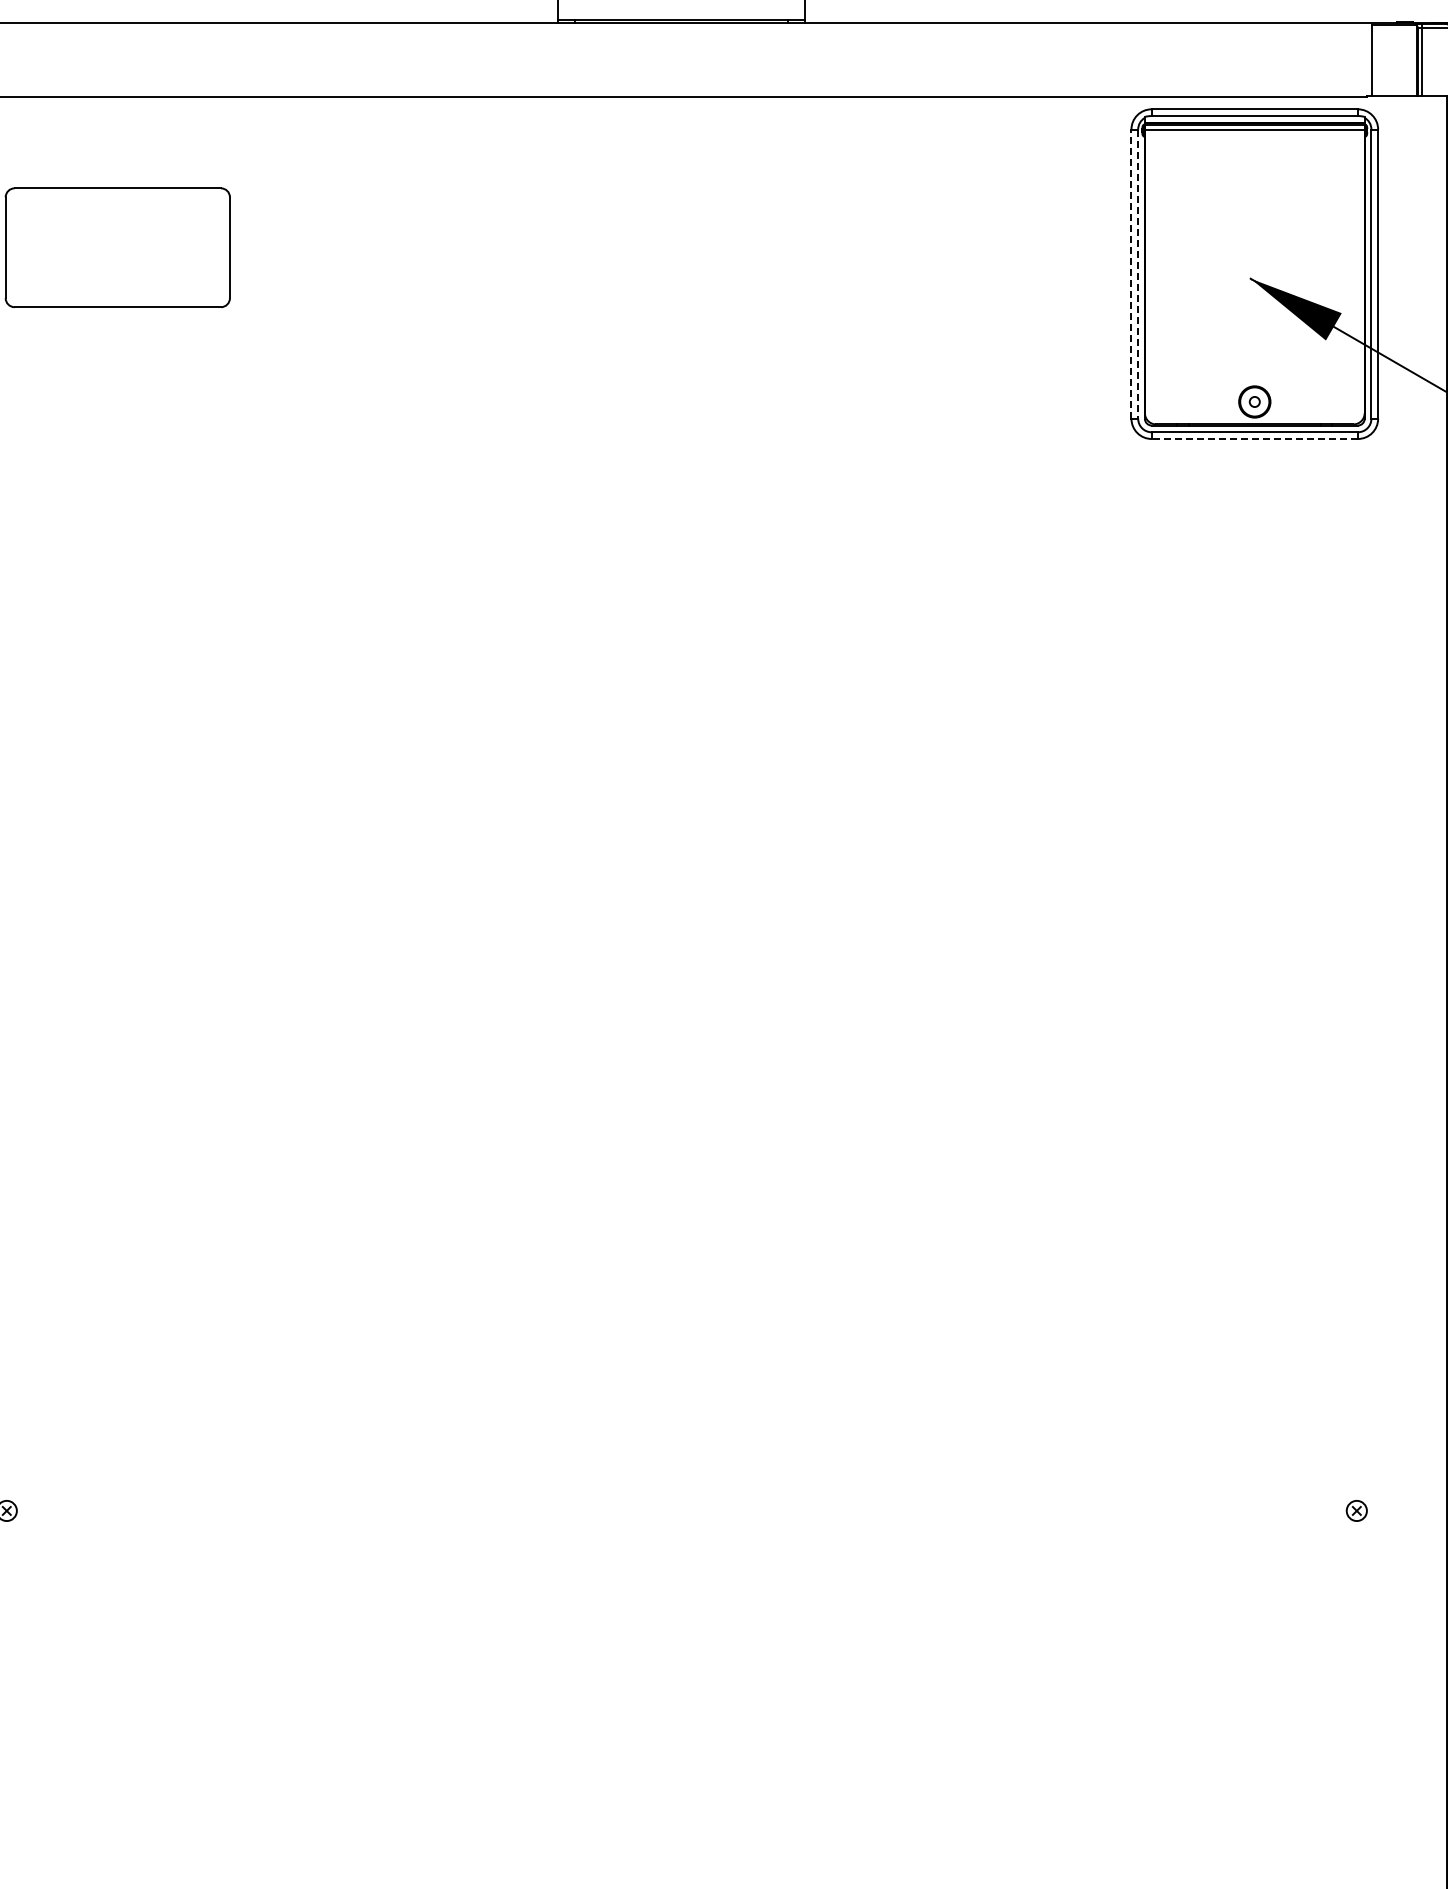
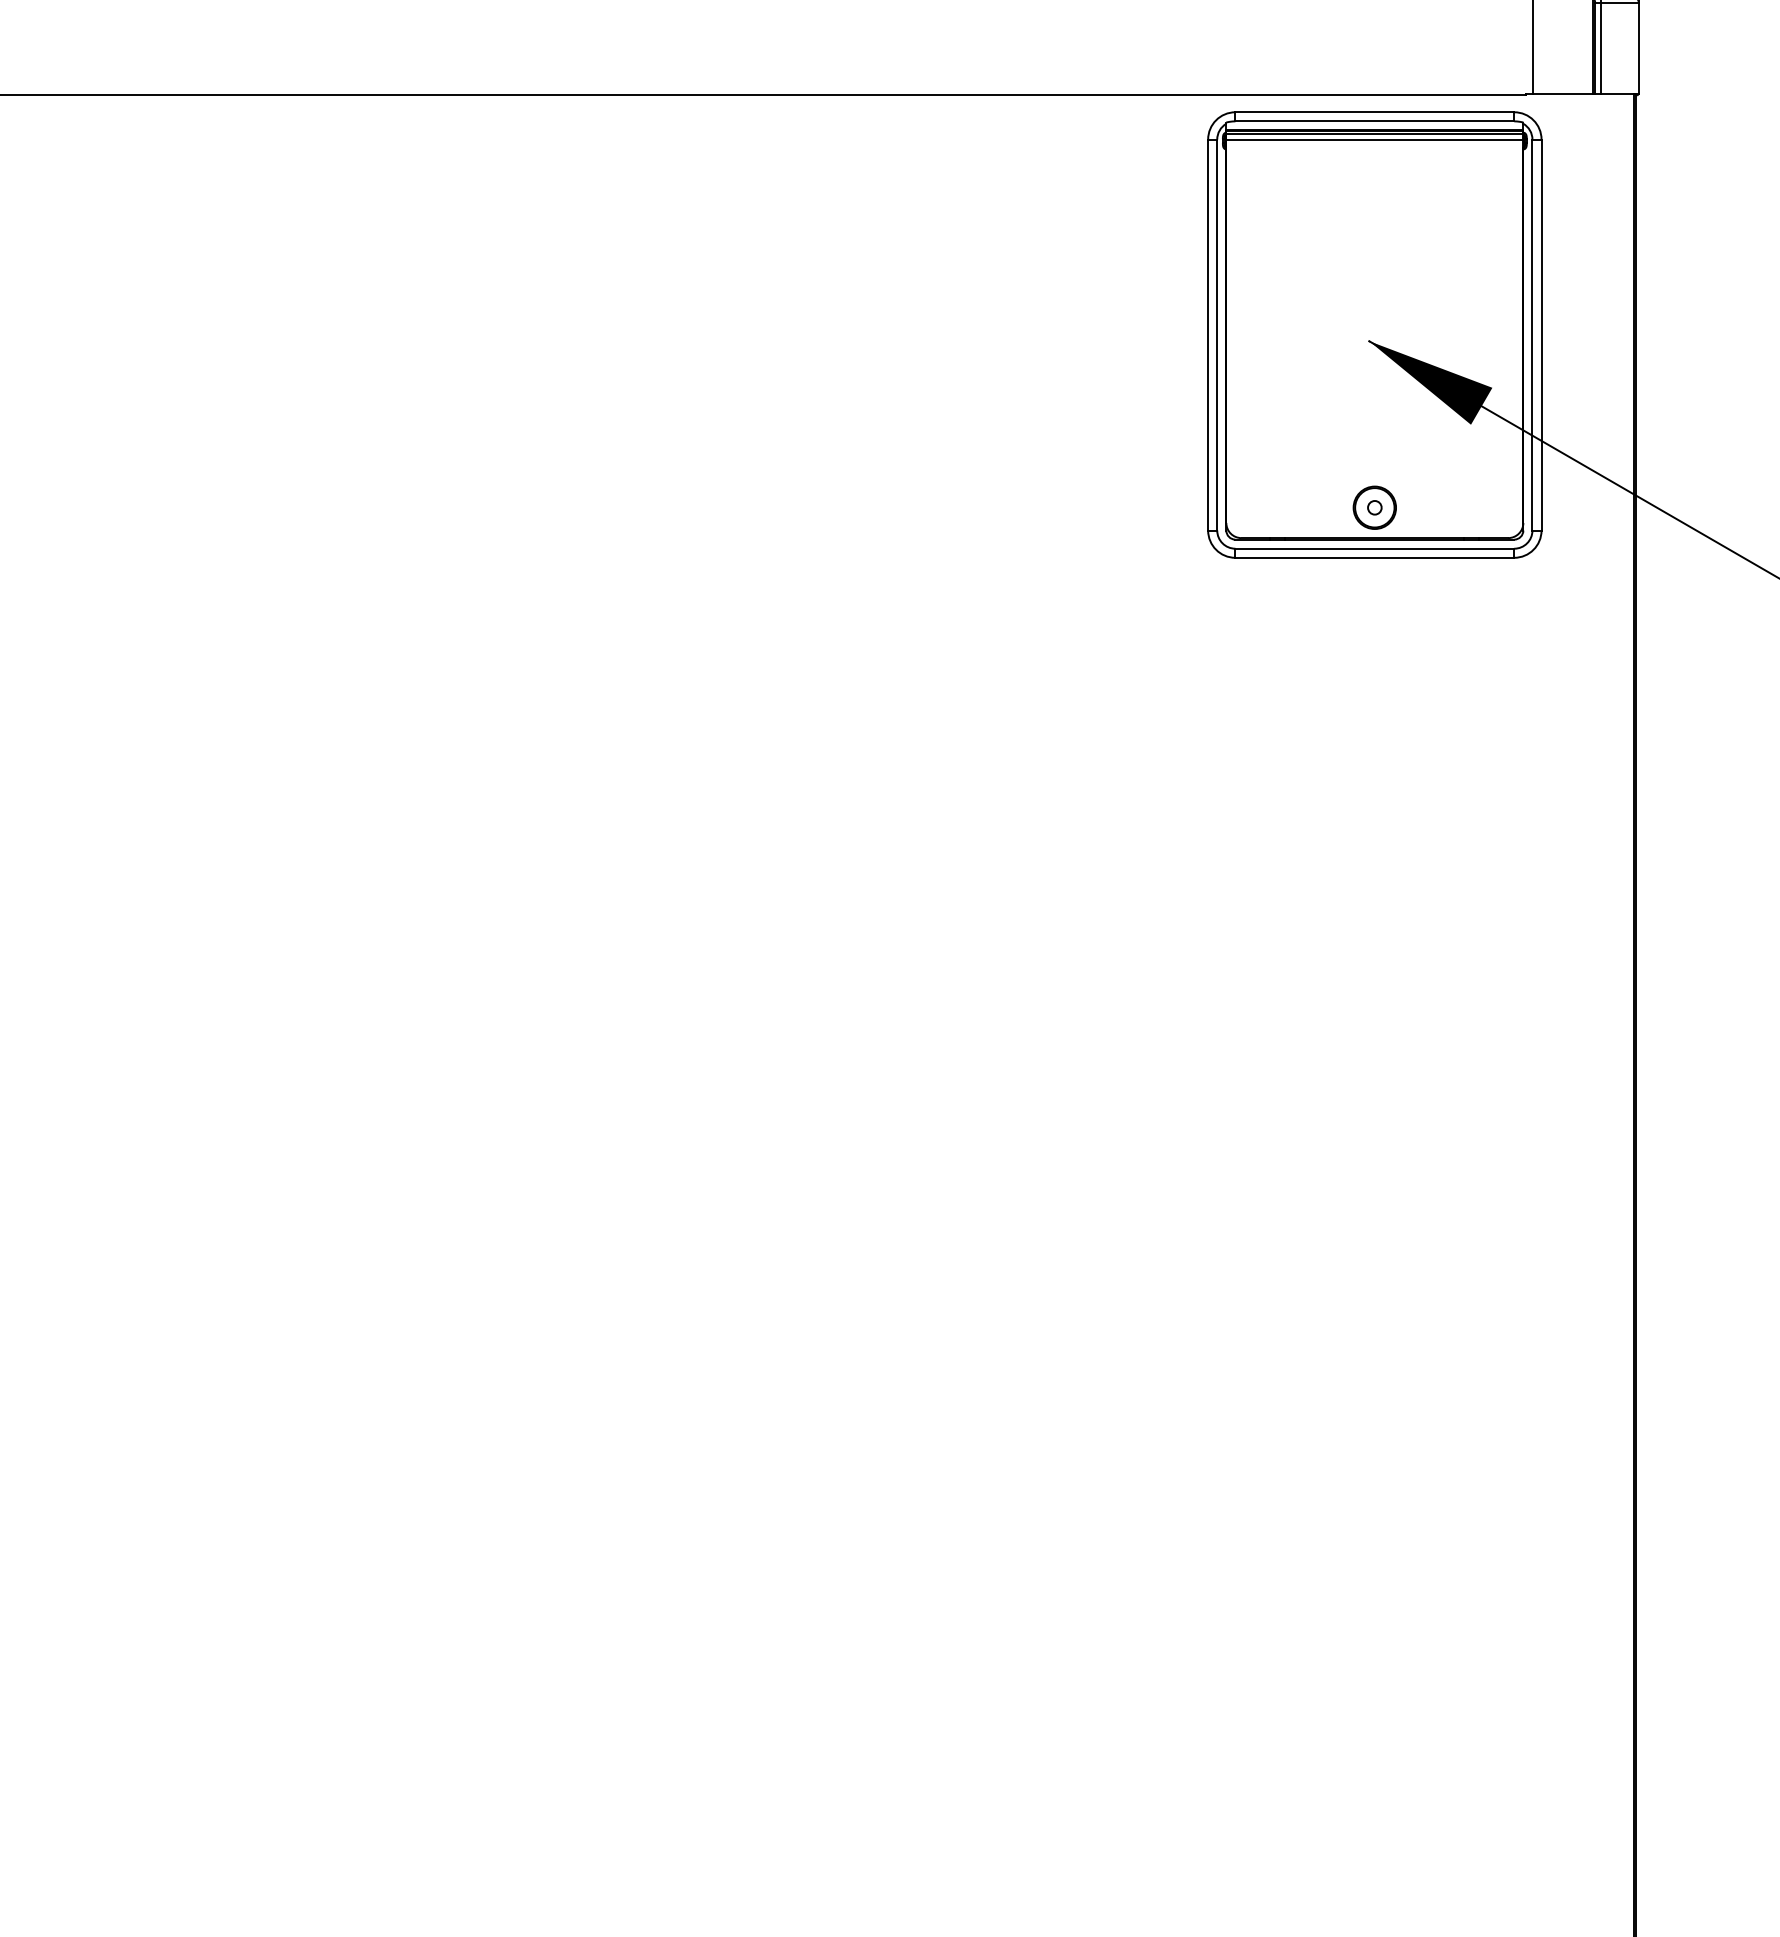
line: (1131, 274) -> (1208, 335), dashed -> solid
line: (1138, 274) -> (1217, 335), dashed -> solid
line: (1254, 438) -> (1374, 557), dashed -> solid

